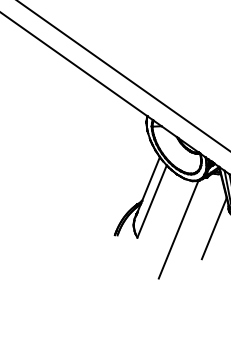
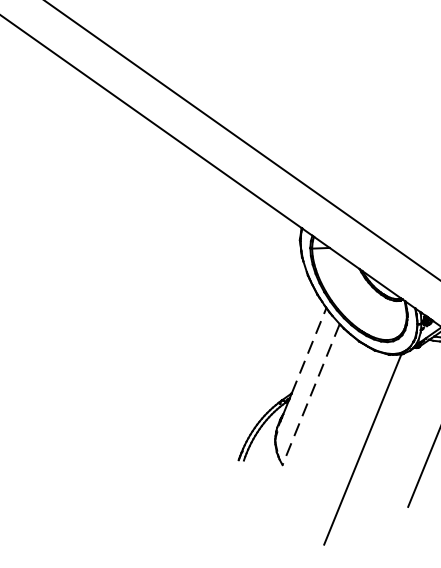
line: (151, 179) -> (309, 351), solid -> dashed
line: (151, 202) -> (309, 396), solid -> dashed

